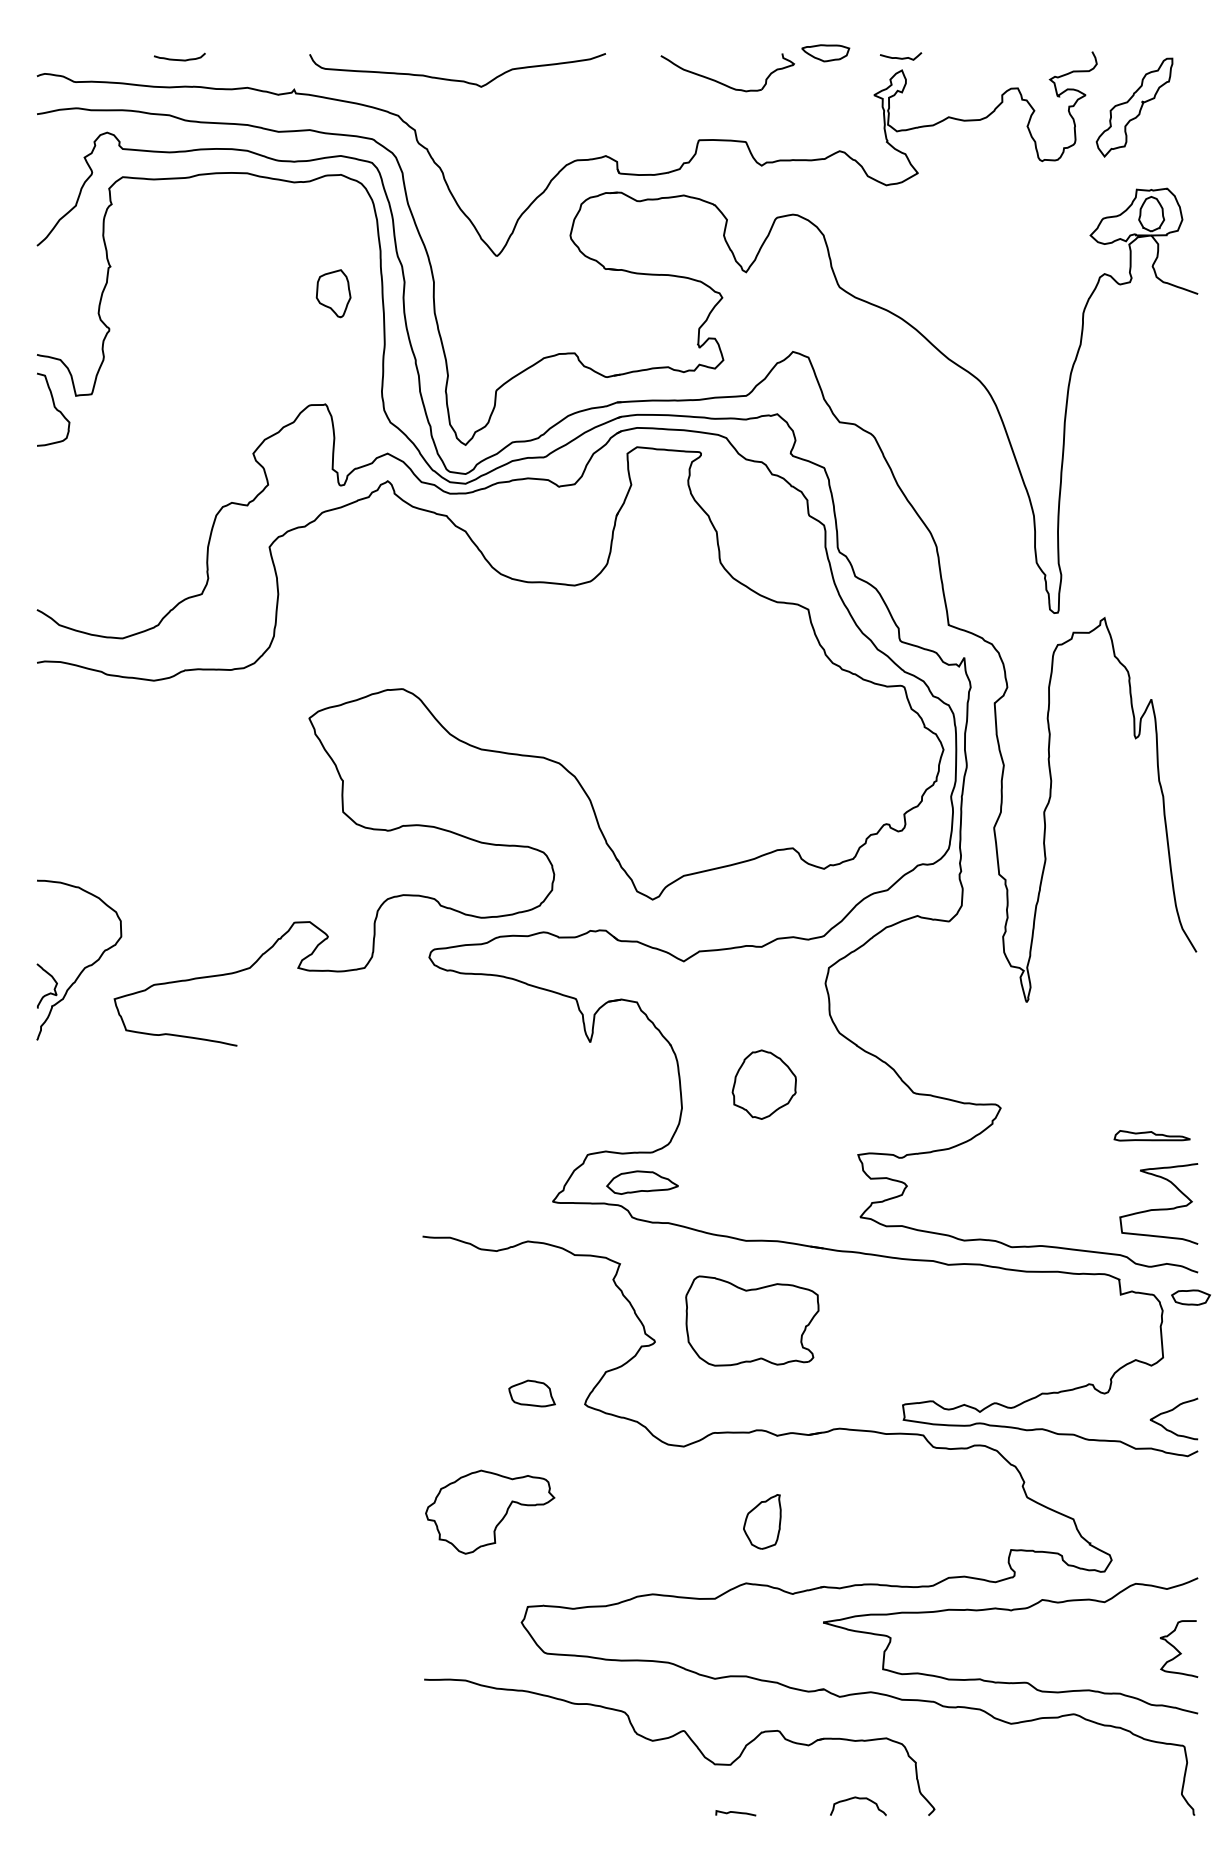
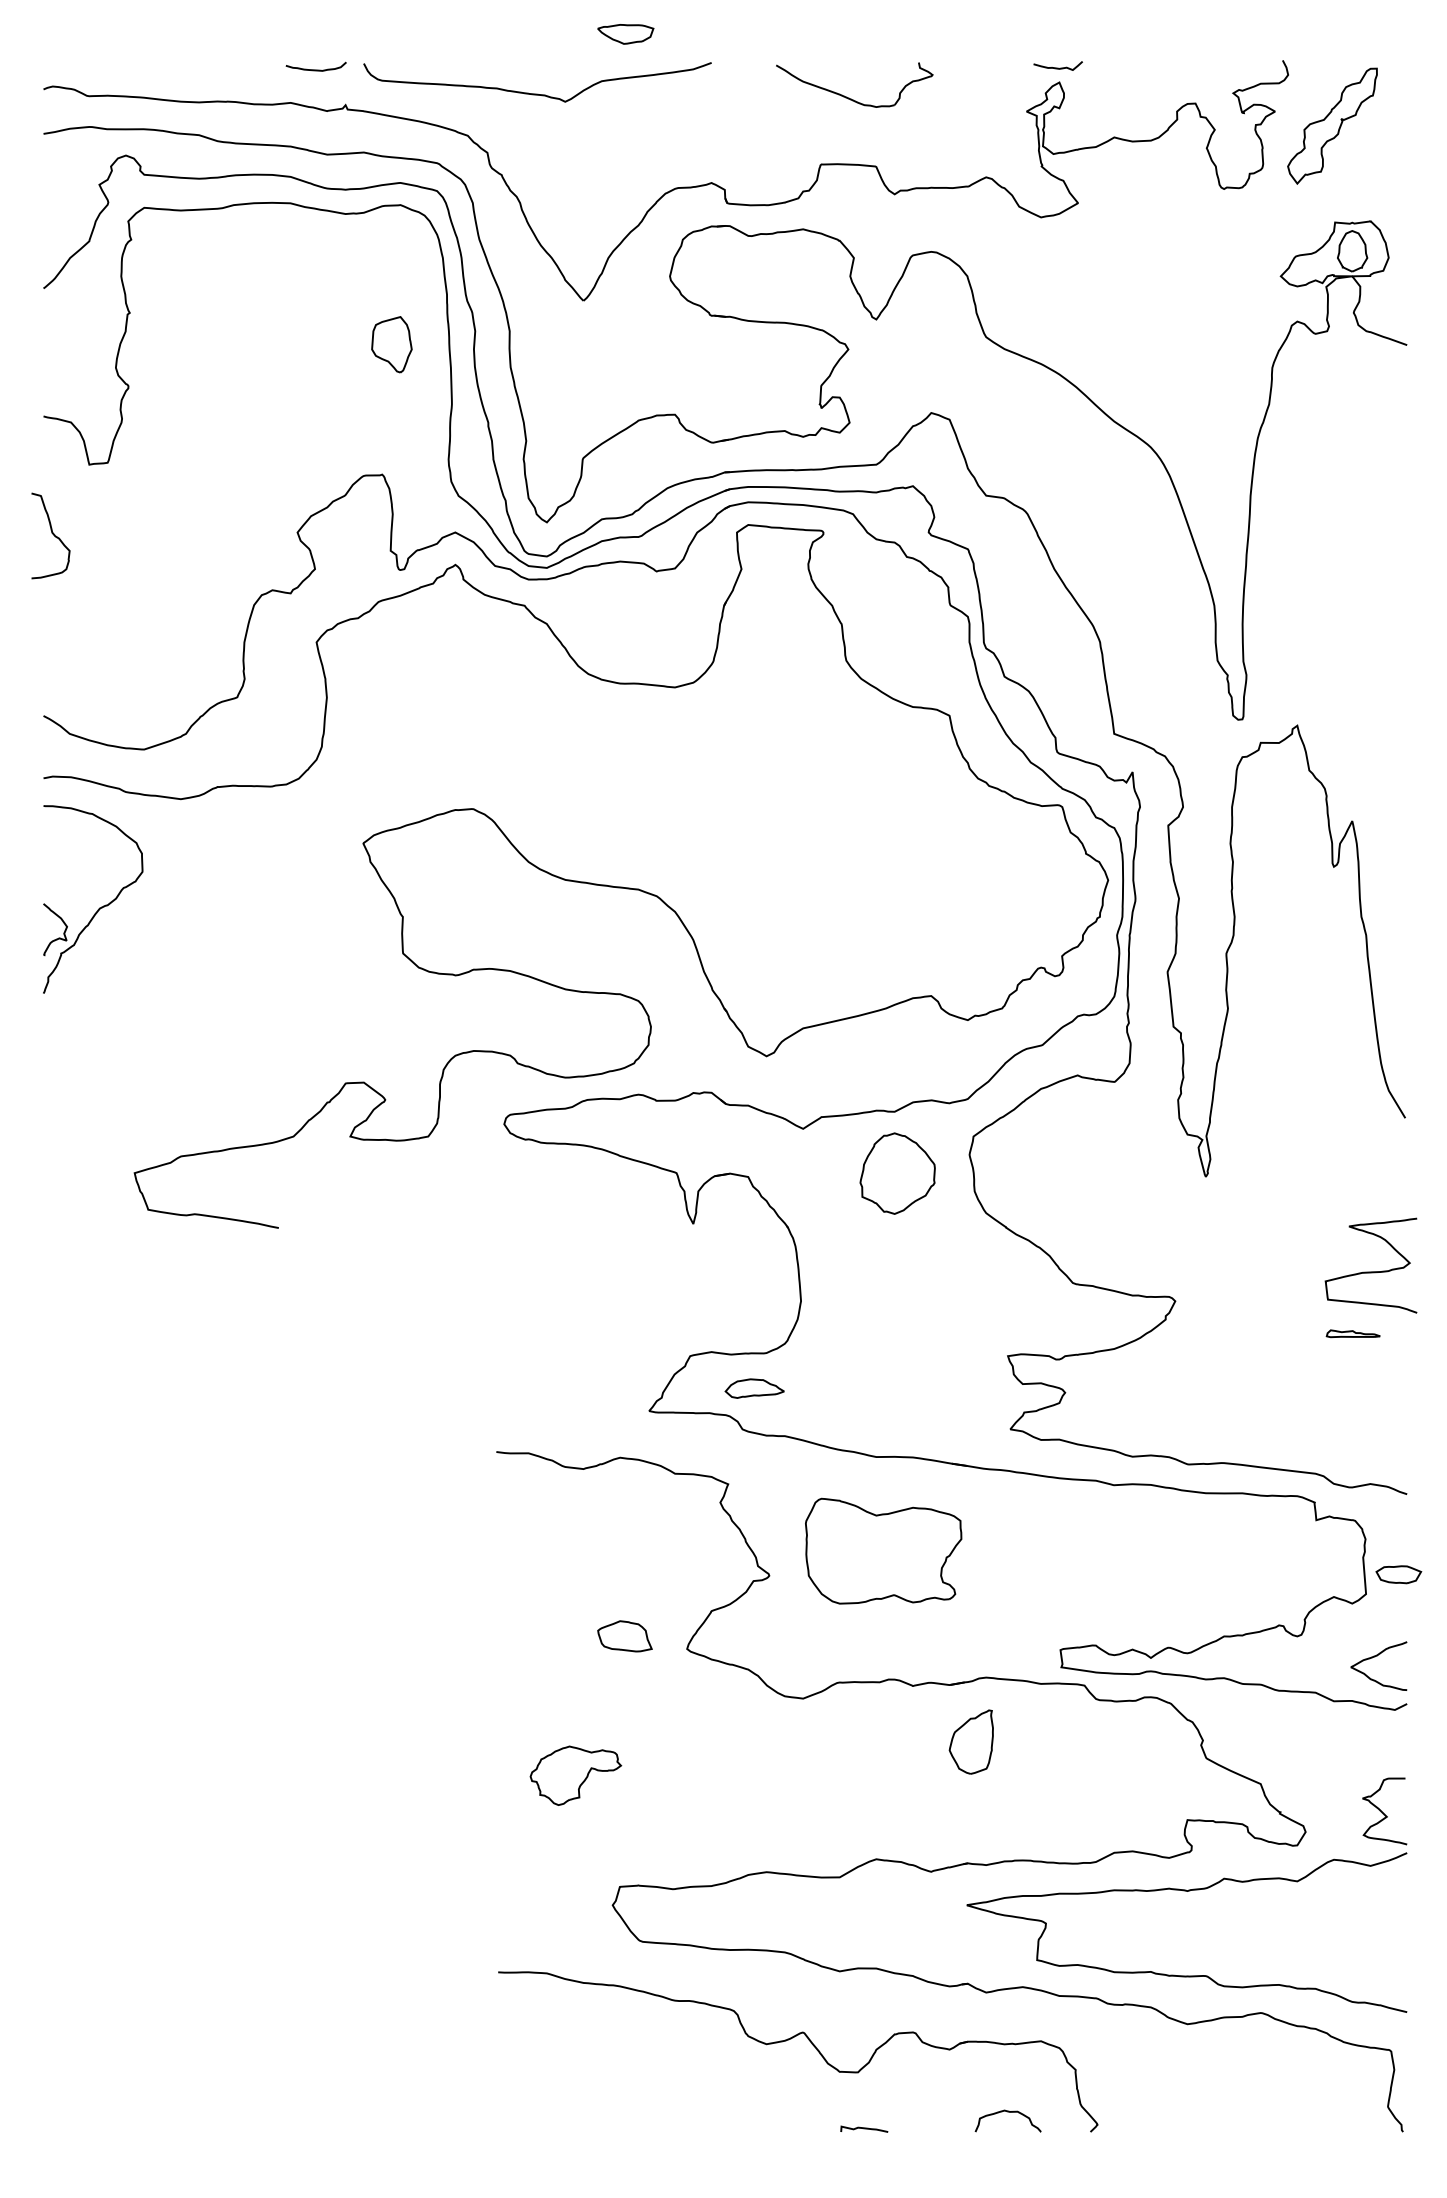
part: (825, 53) -> (625, 34), moved
curve: (179, 59) -> (315, 69), moved
curve: (54, 407) -> (51, 533), moved
part: (84, 967) -> (99, 907), moved
part: (764, 1084) -> (897, 1173), moved
part: (1152, 1135) -> (1353, 1333), size x0.6
part: (642, 1182) -> (754, 1388), size x0.7
curve: (1158, 1208) -> (1370, 1271), moved
part: (1190, 1297) -> (1398, 1574), moved
part: (489, 1512) -> (575, 1775), size x0.6
part: (761, 1521) -> (970, 1741), moved
curve: (1177, 1649) -> (1383, 1812), moved

